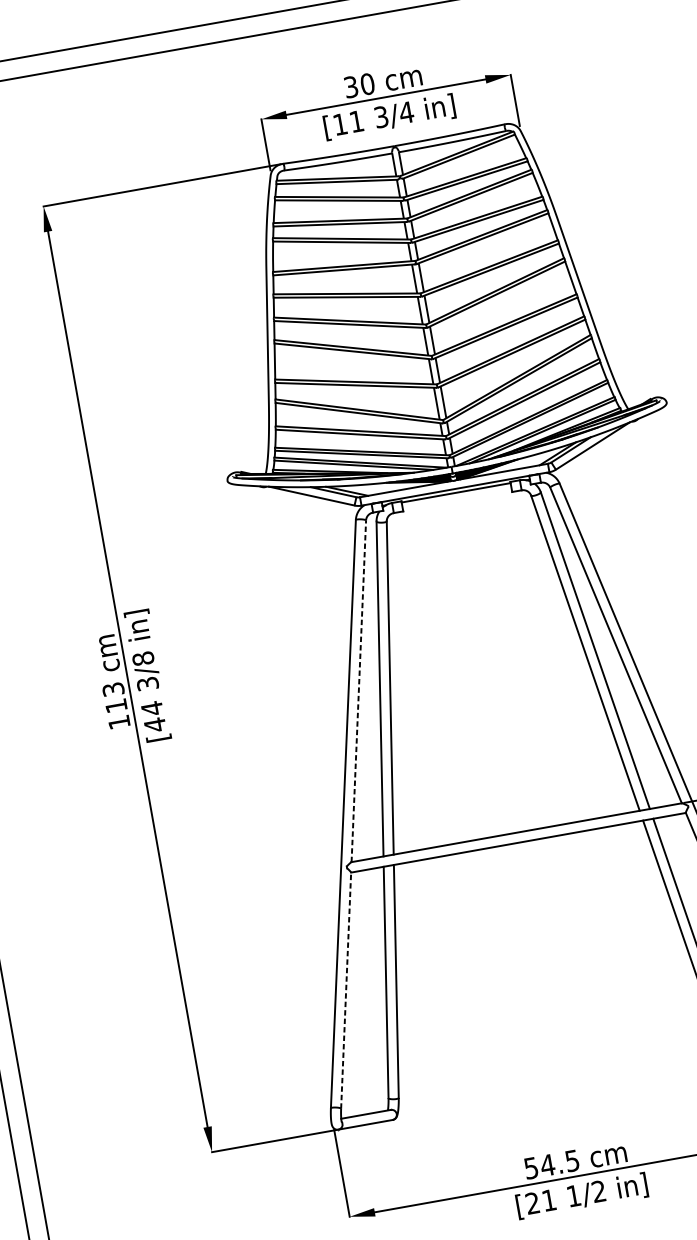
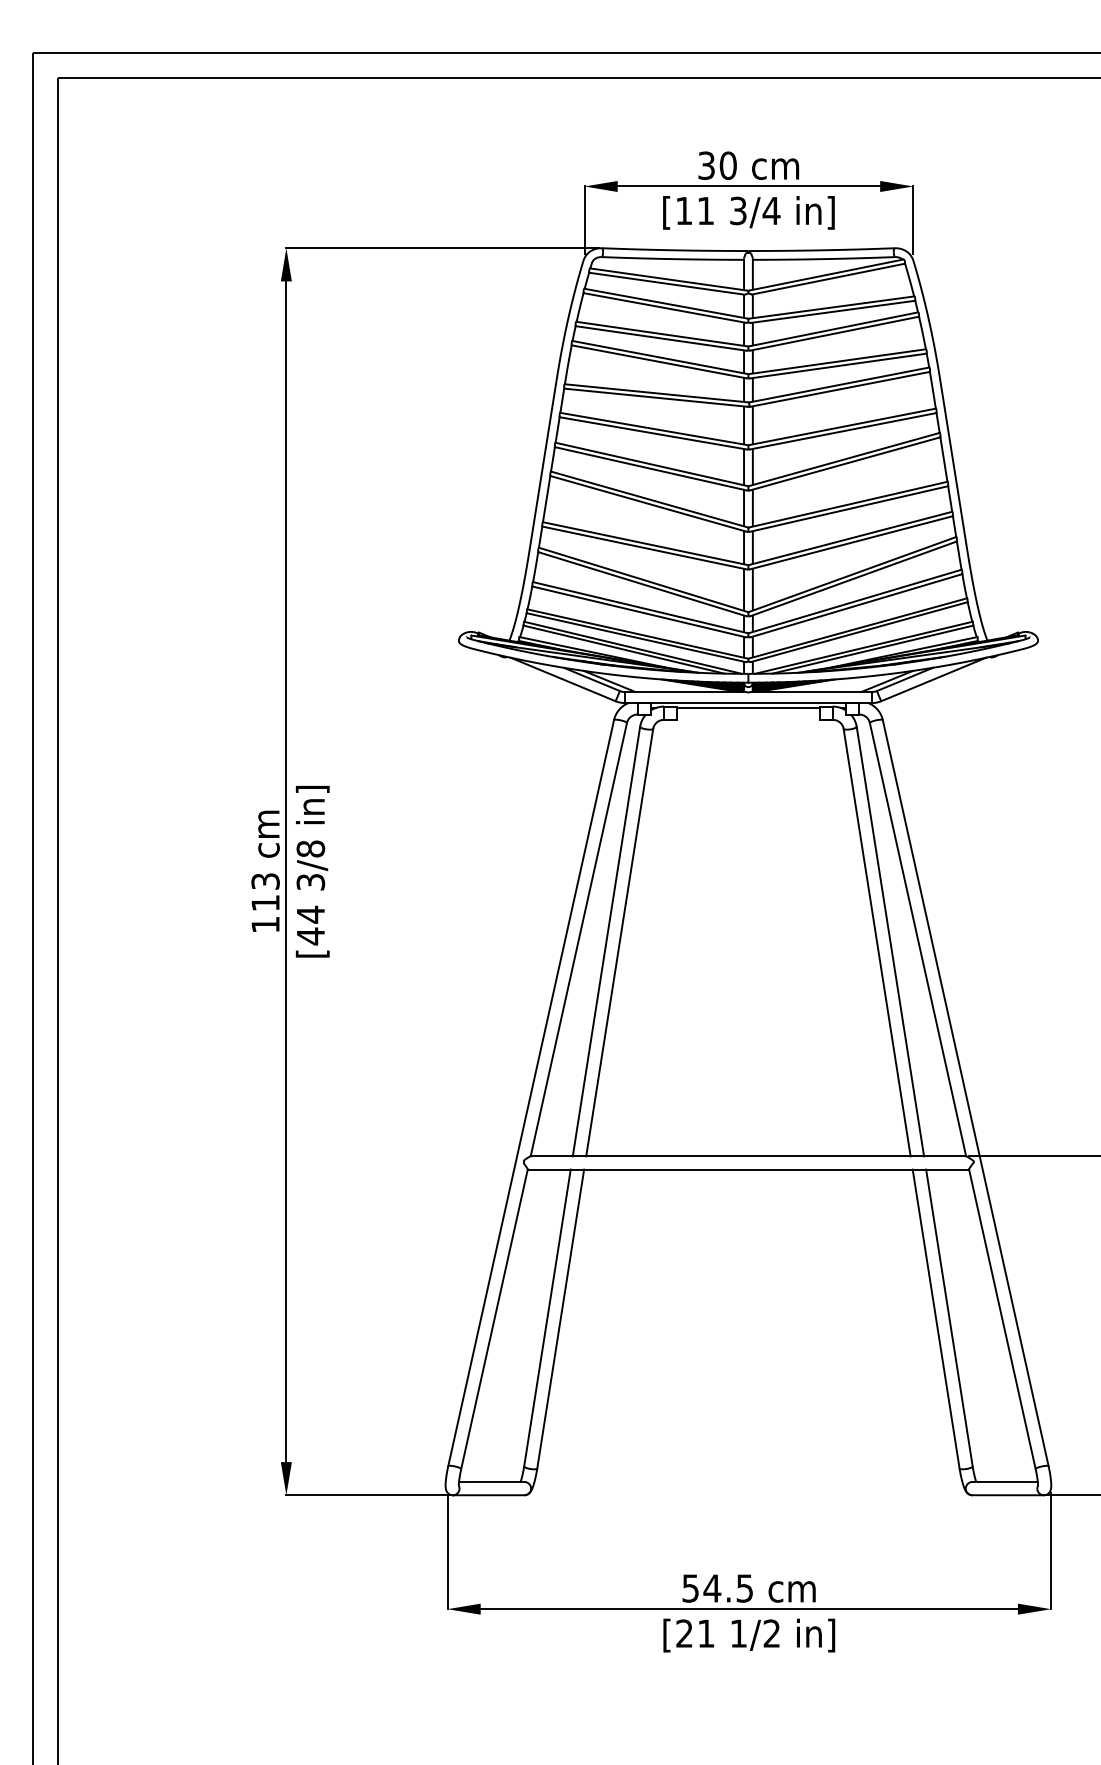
line: (358, 691) -> (578, 939), dashed -> solid
line: (346, 989) -> (494, 1318), dashed -> solid

